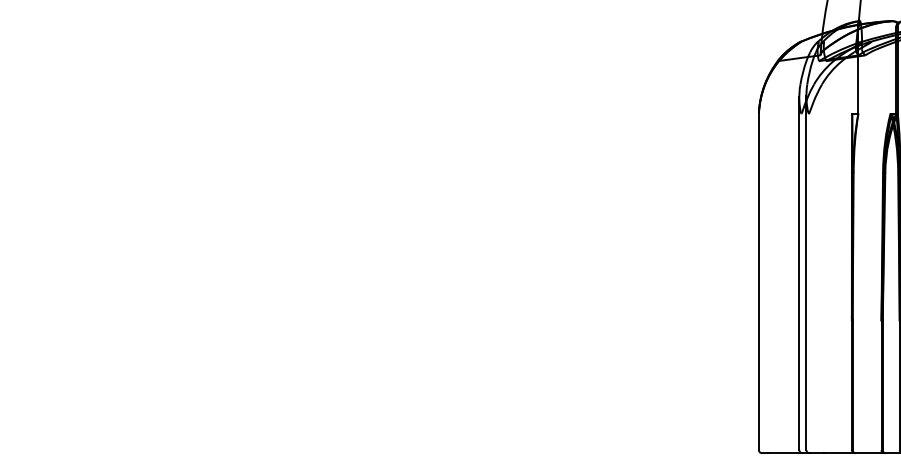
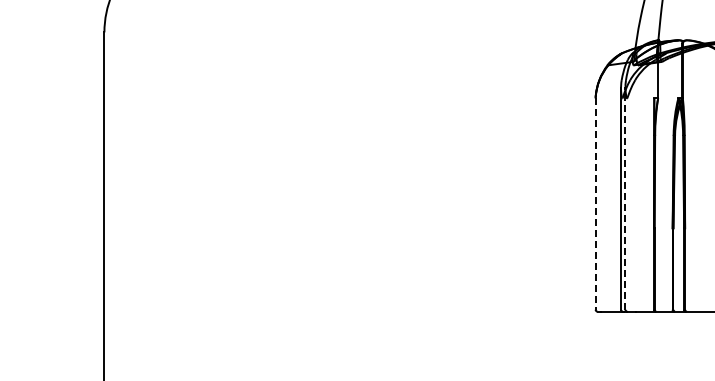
line: (806, 272) -> (625, 198), solid -> dashed
line: (758, 282) -> (595, 204), solid -> dashed

